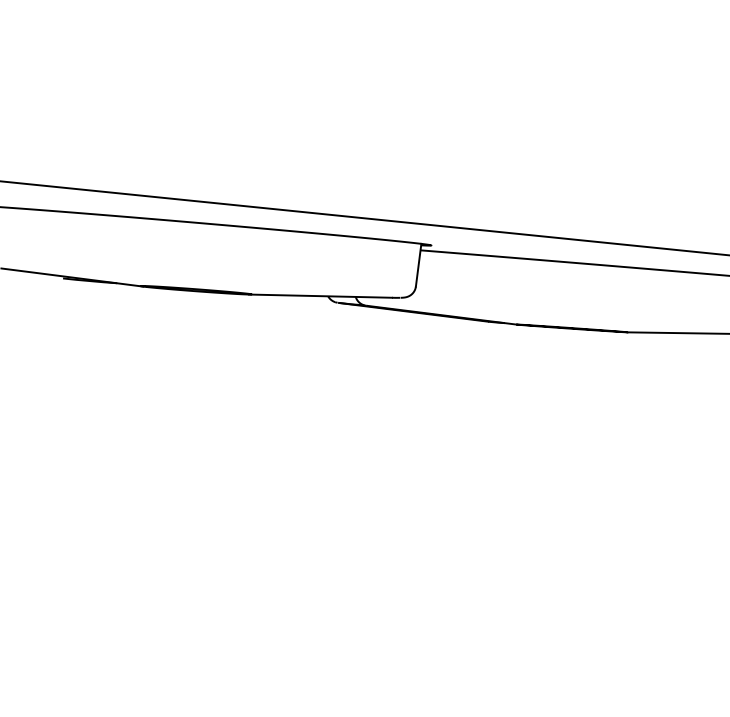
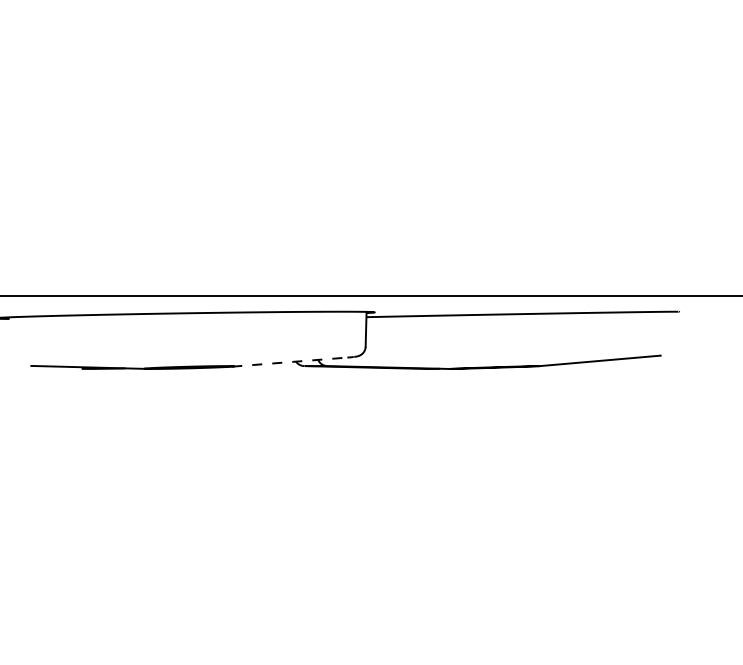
line: (320, 296) -> (289, 362), solid -> dashed

